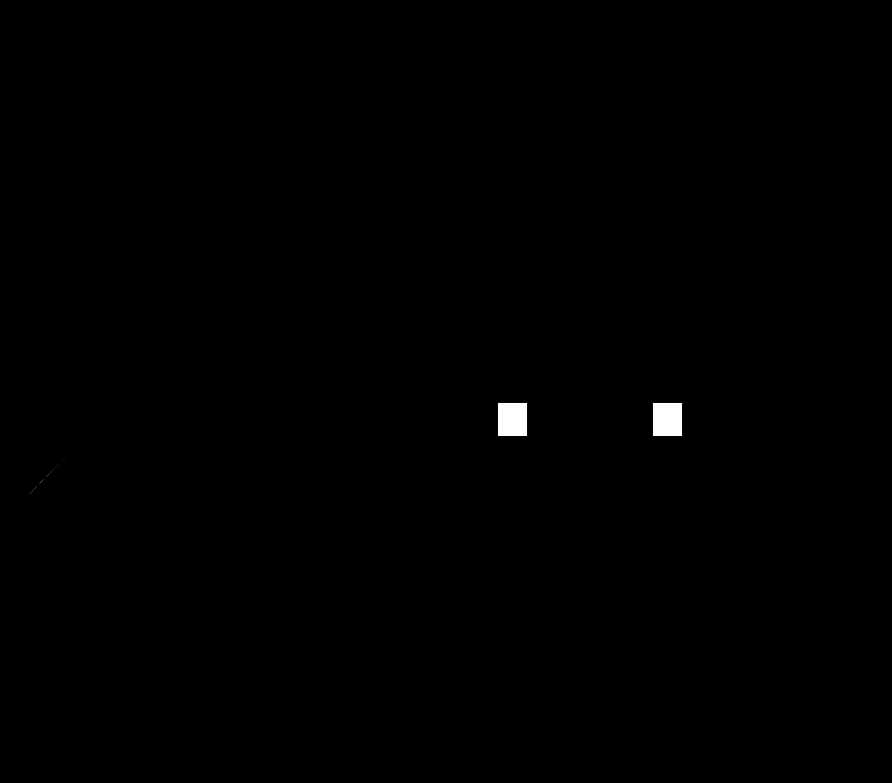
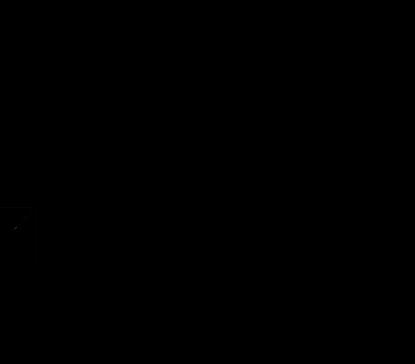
fill: (512, 418) -> (238, 194), added
fill: (667, 418) -> (310, 194), added

